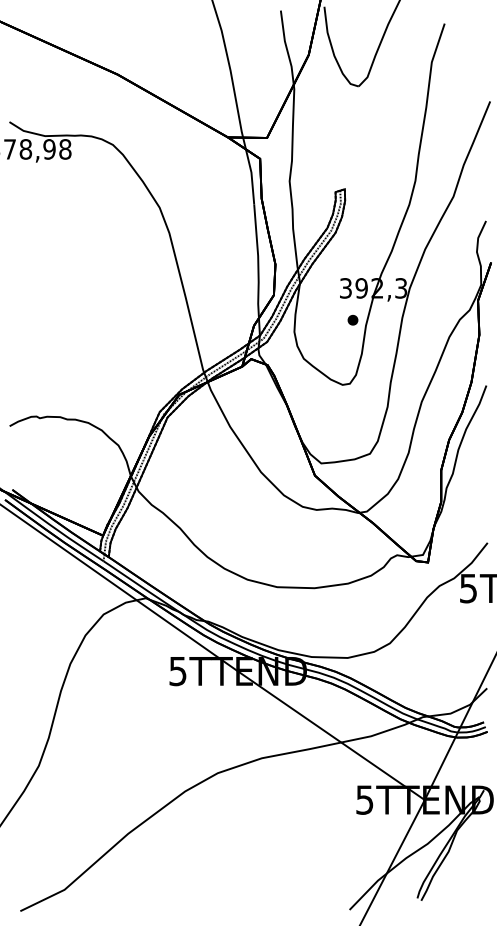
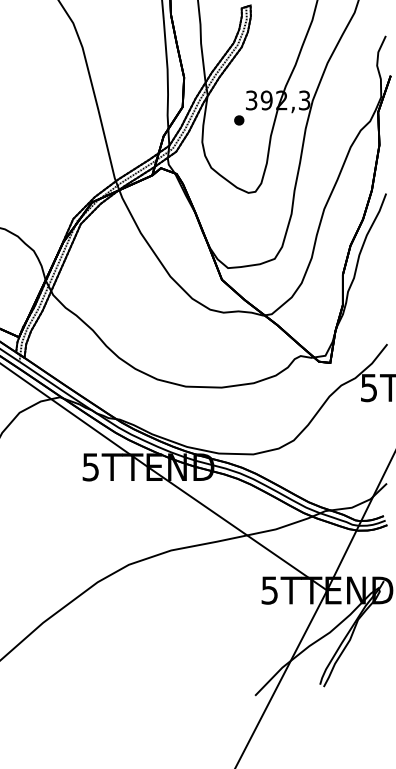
part: (352, 320) -> (238, 120), moved

